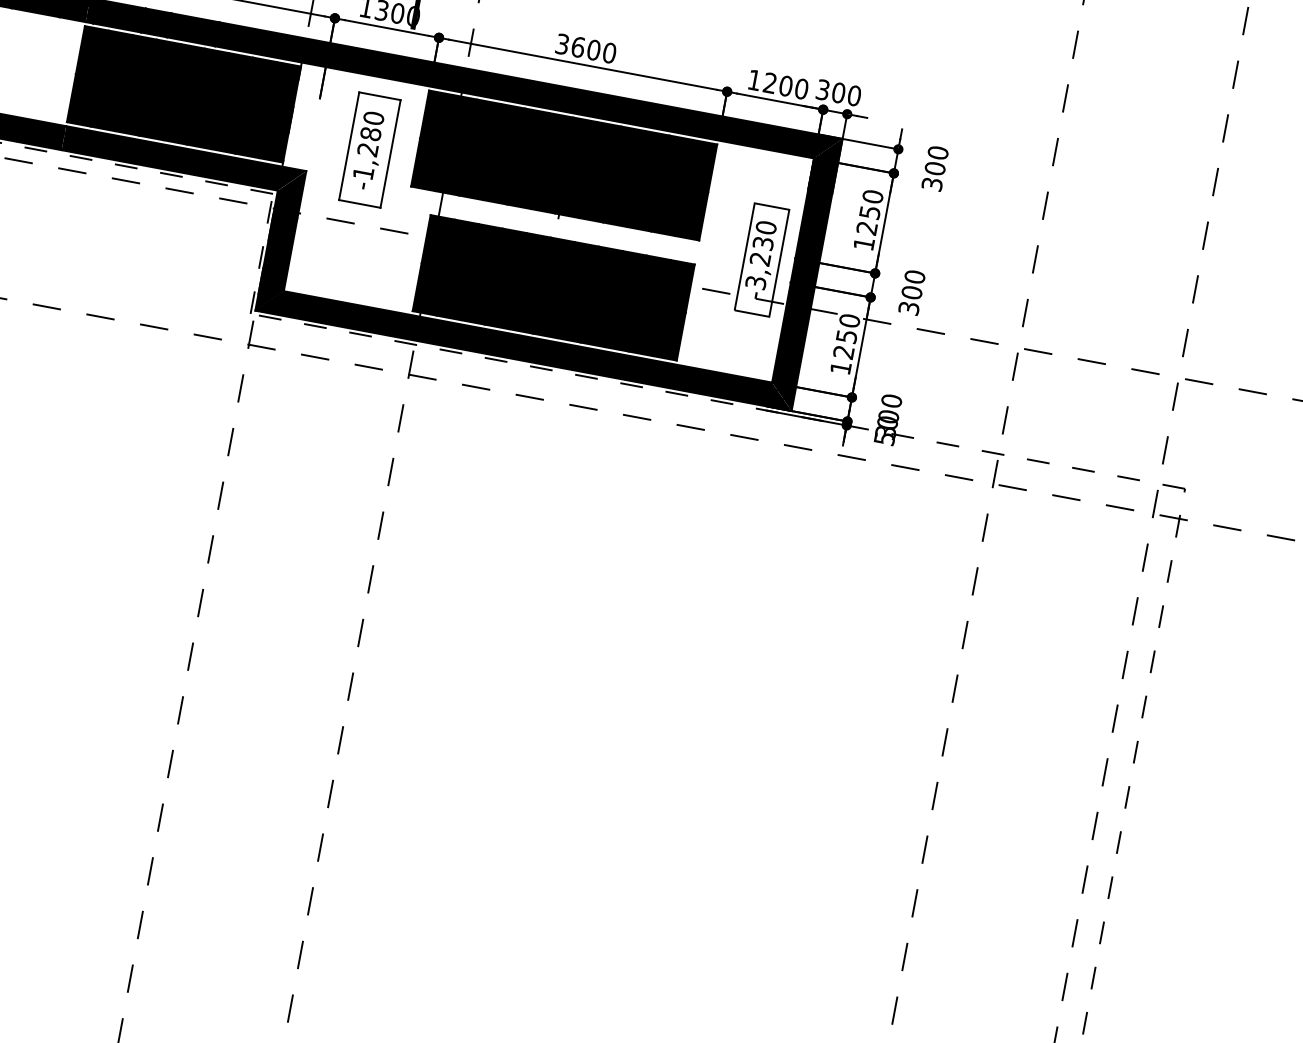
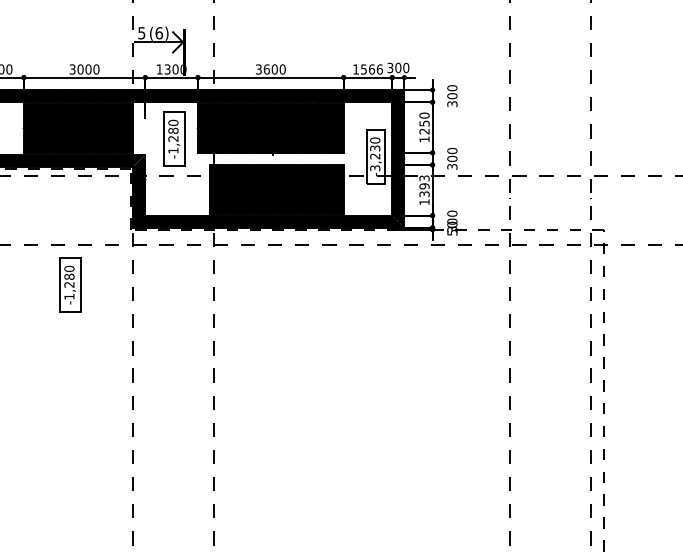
text: (785, 85) -> (371, 69), 1200 -> 1566
text: (846, 336) -> (424, 186), 1250 -> 1393
part: (110, 399) -> (70, 284), added

